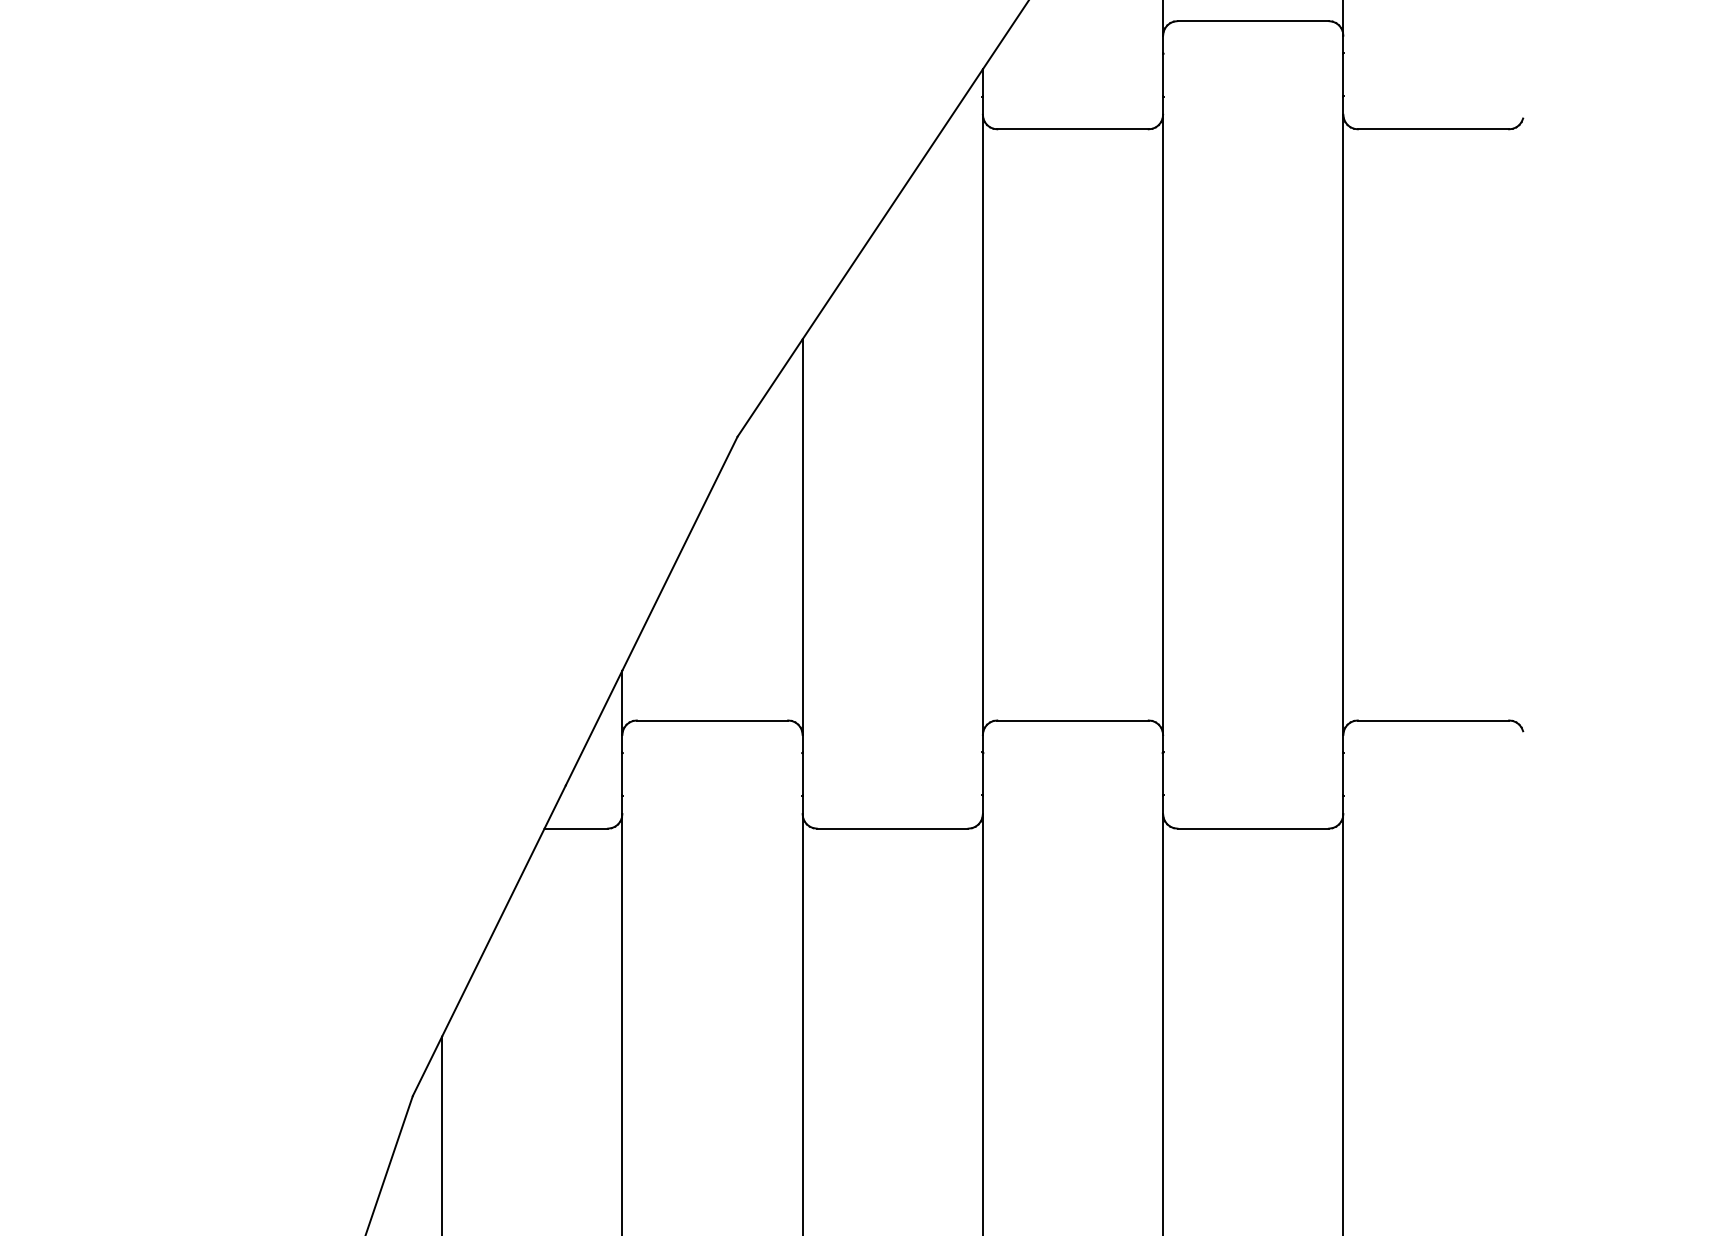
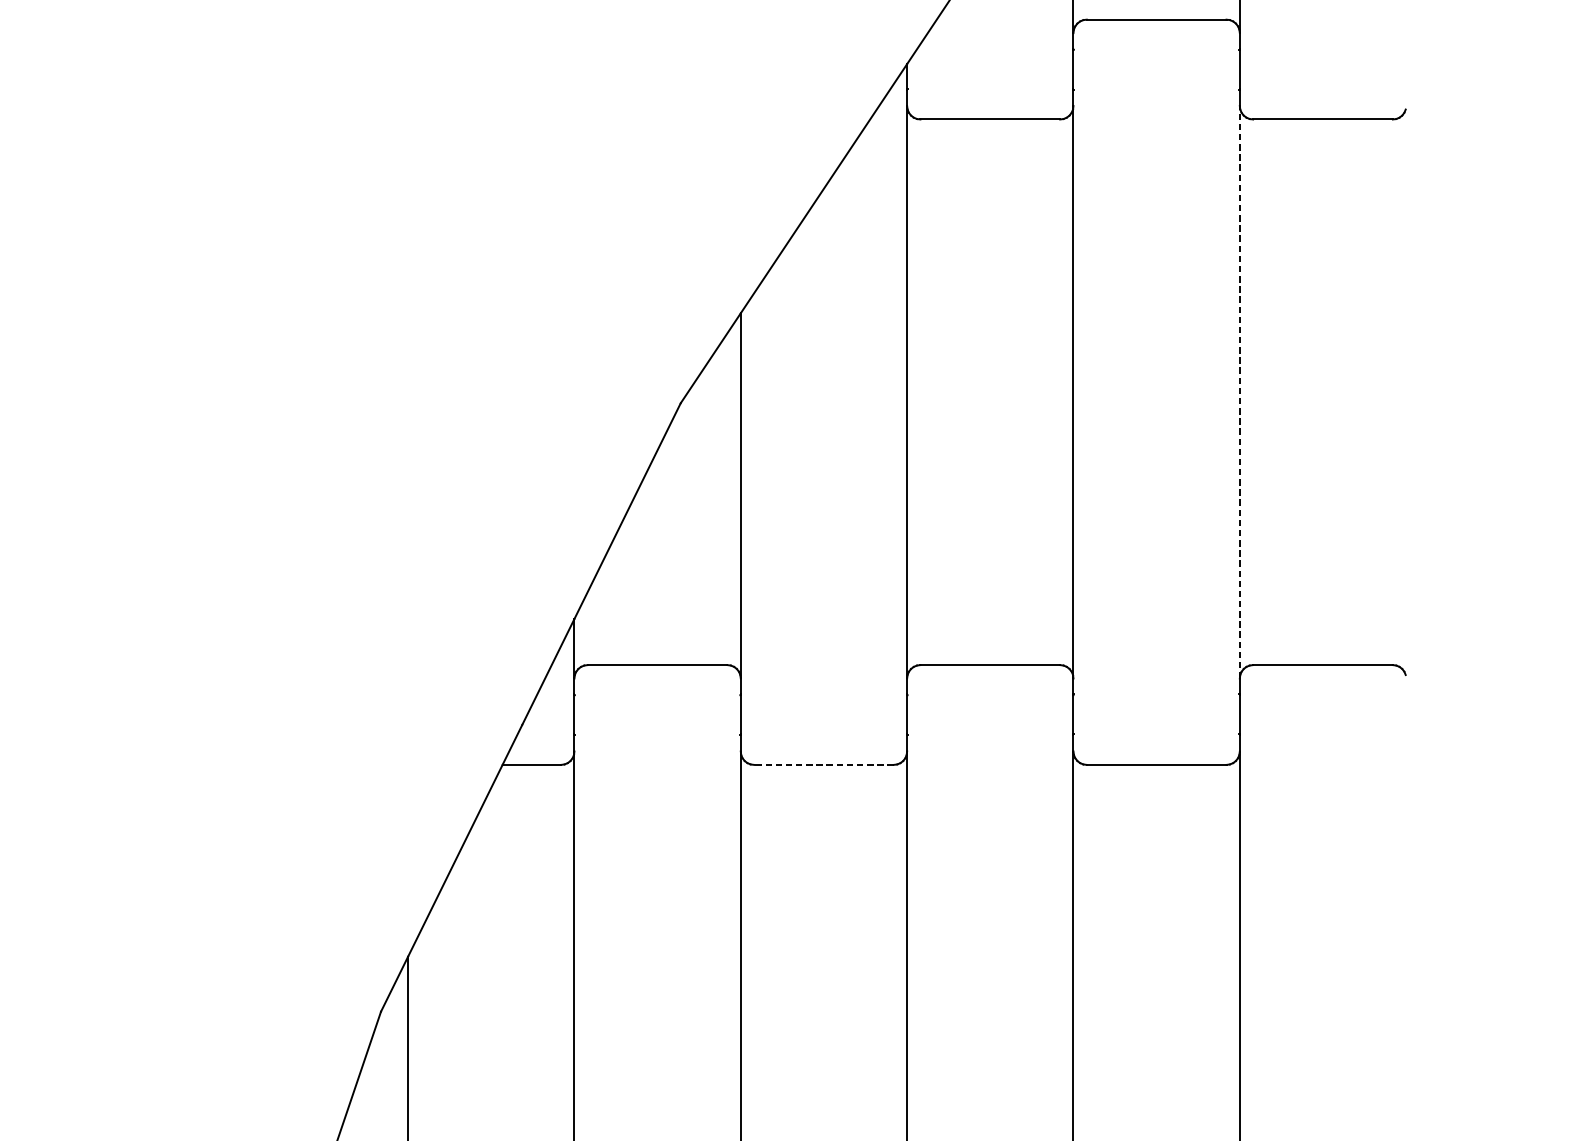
line: (1343, 424) -> (1239, 391), solid -> dashed
line: (892, 828) -> (823, 764), solid -> dashed

